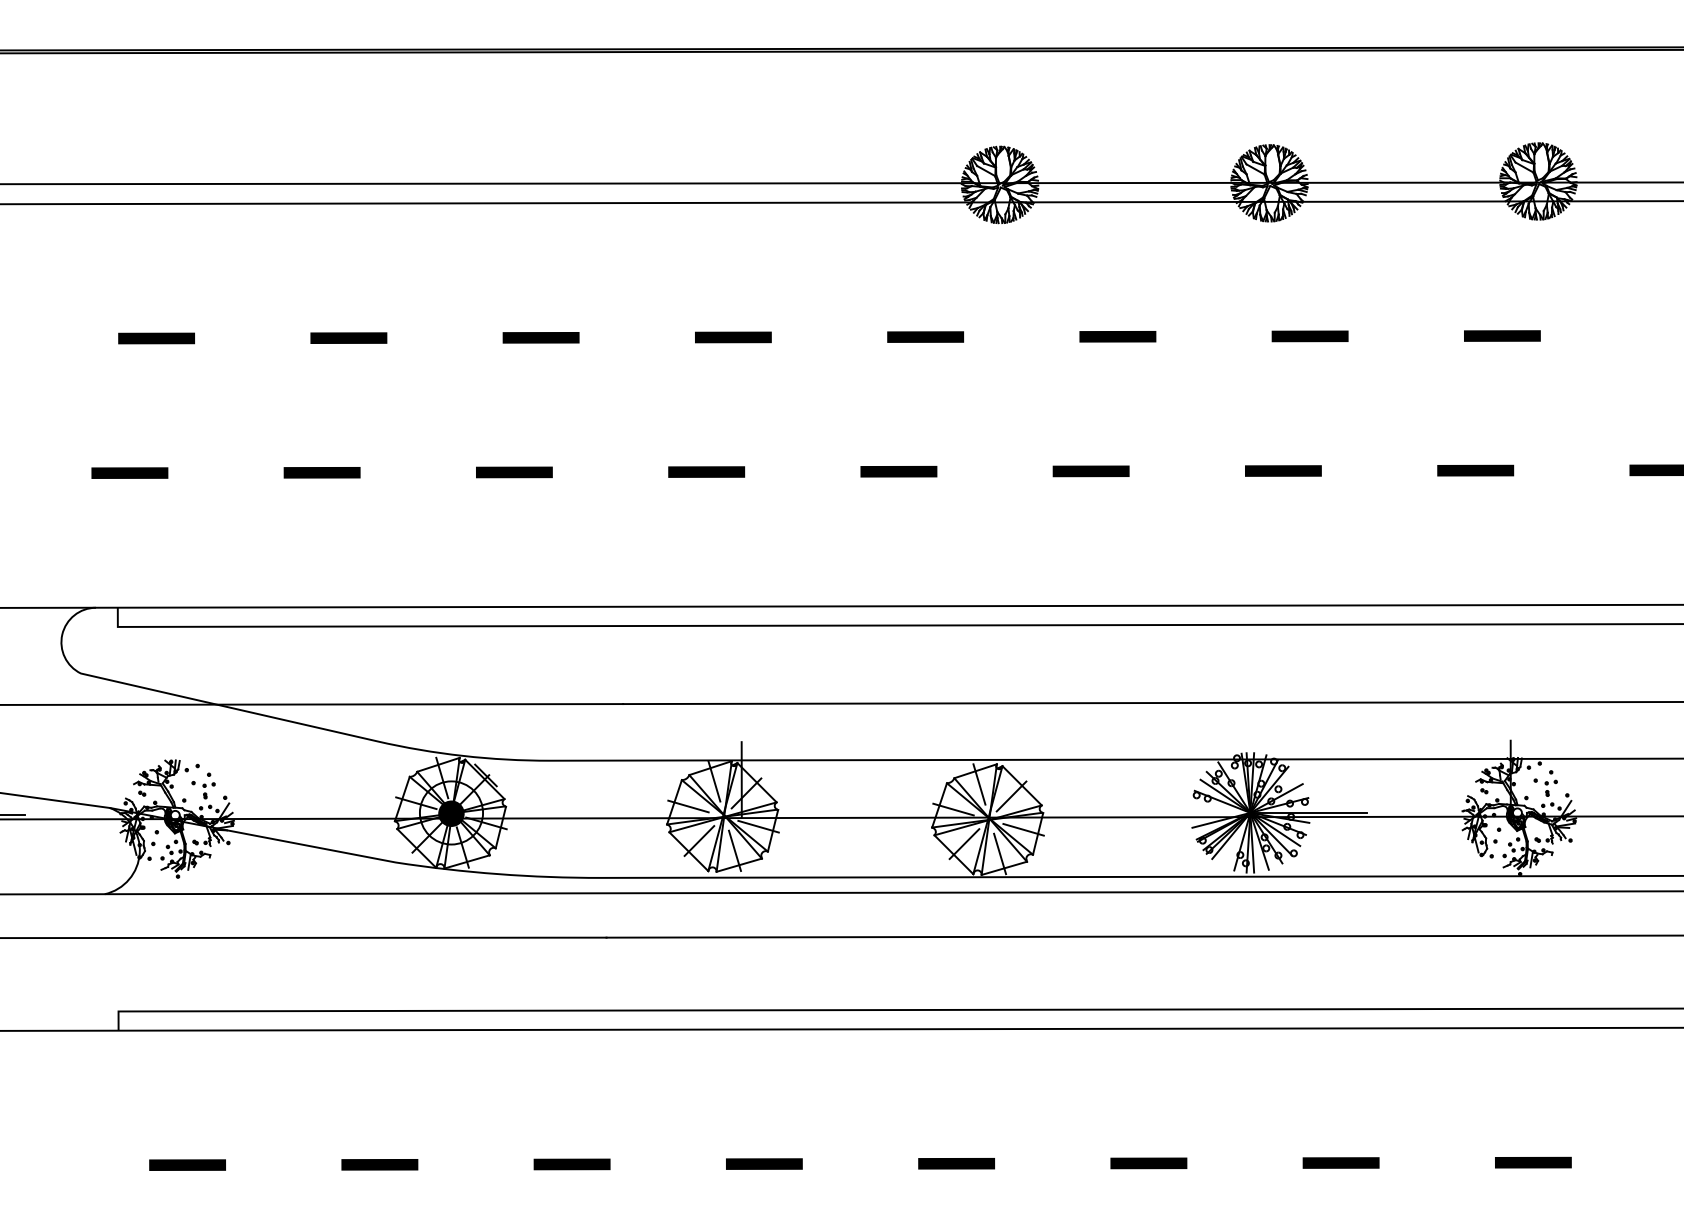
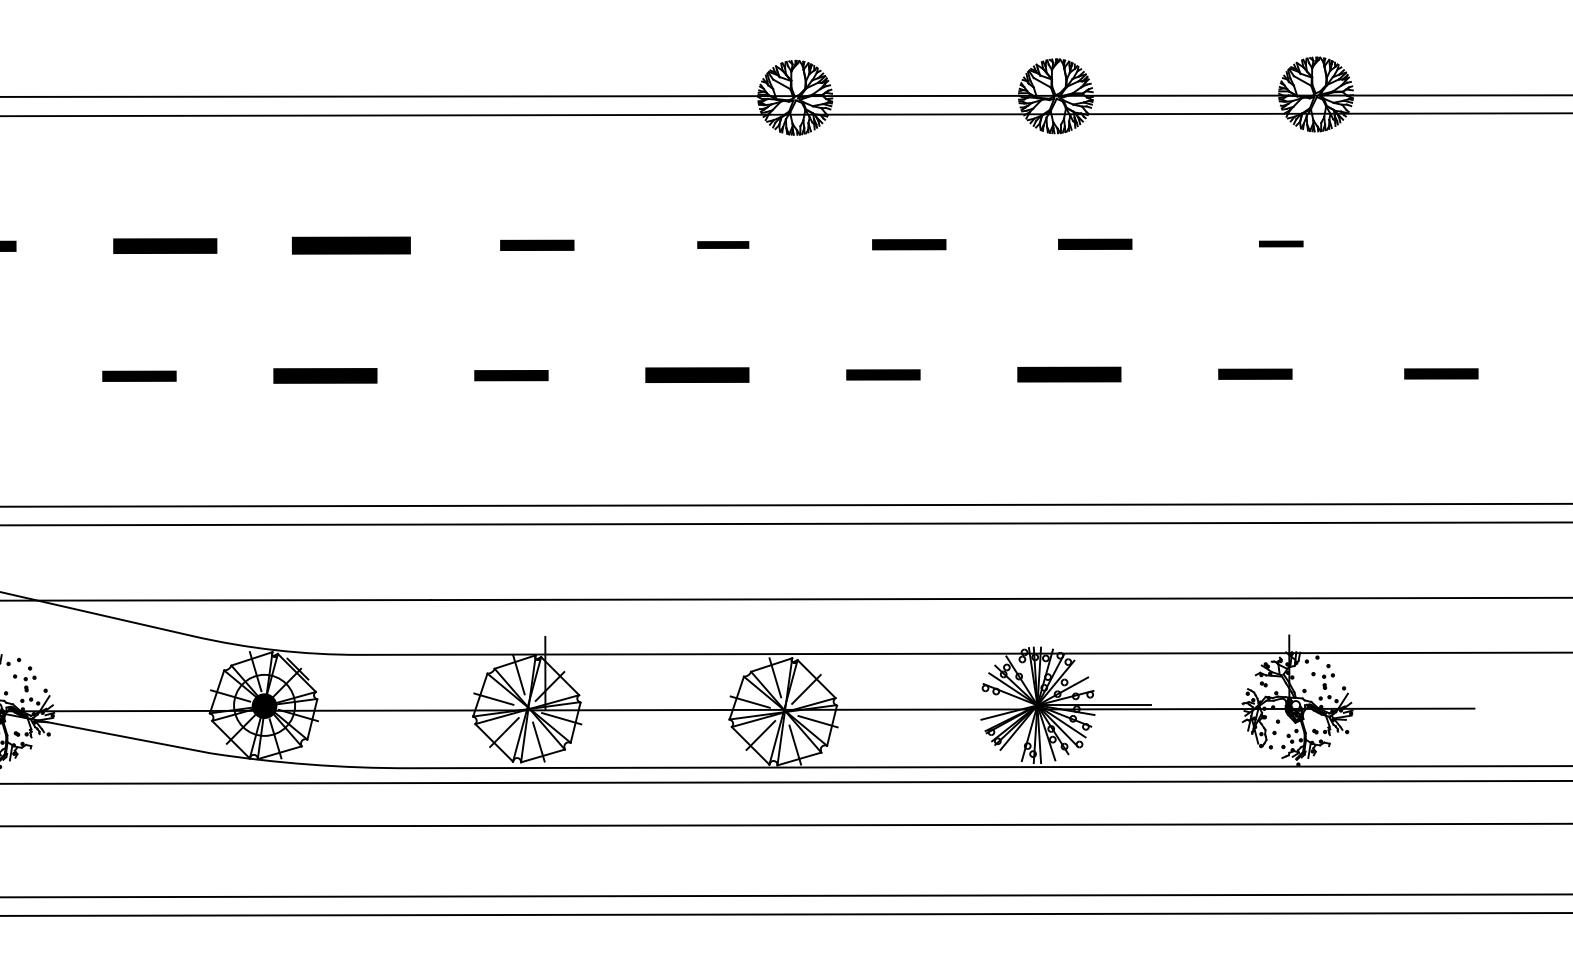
part: (1502, 335) -> (1281, 243), size x0.6
part: (925, 336) -> (723, 244), size x0.7
part: (348, 337) -> (164, 245), size x1.4
part: (540, 337) -> (350, 245), size x1.6
part: (1283, 470) -> (1069, 374), size x1.4
part: (898, 471) -> (697, 375), size x1.4
part: (514, 472) -> (325, 376), size x1.4

